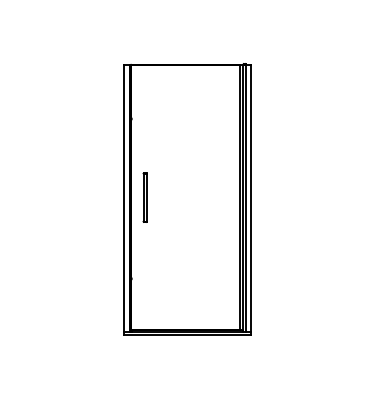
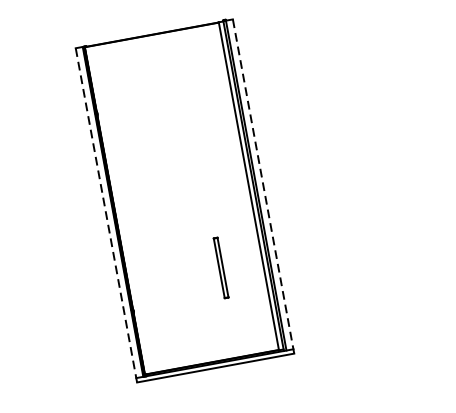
part: (144, 197) -> (220, 267), moved
line: (123, 200) -> (106, 216), solid -> dashed
line: (251, 200) -> (264, 187), solid -> dashed

